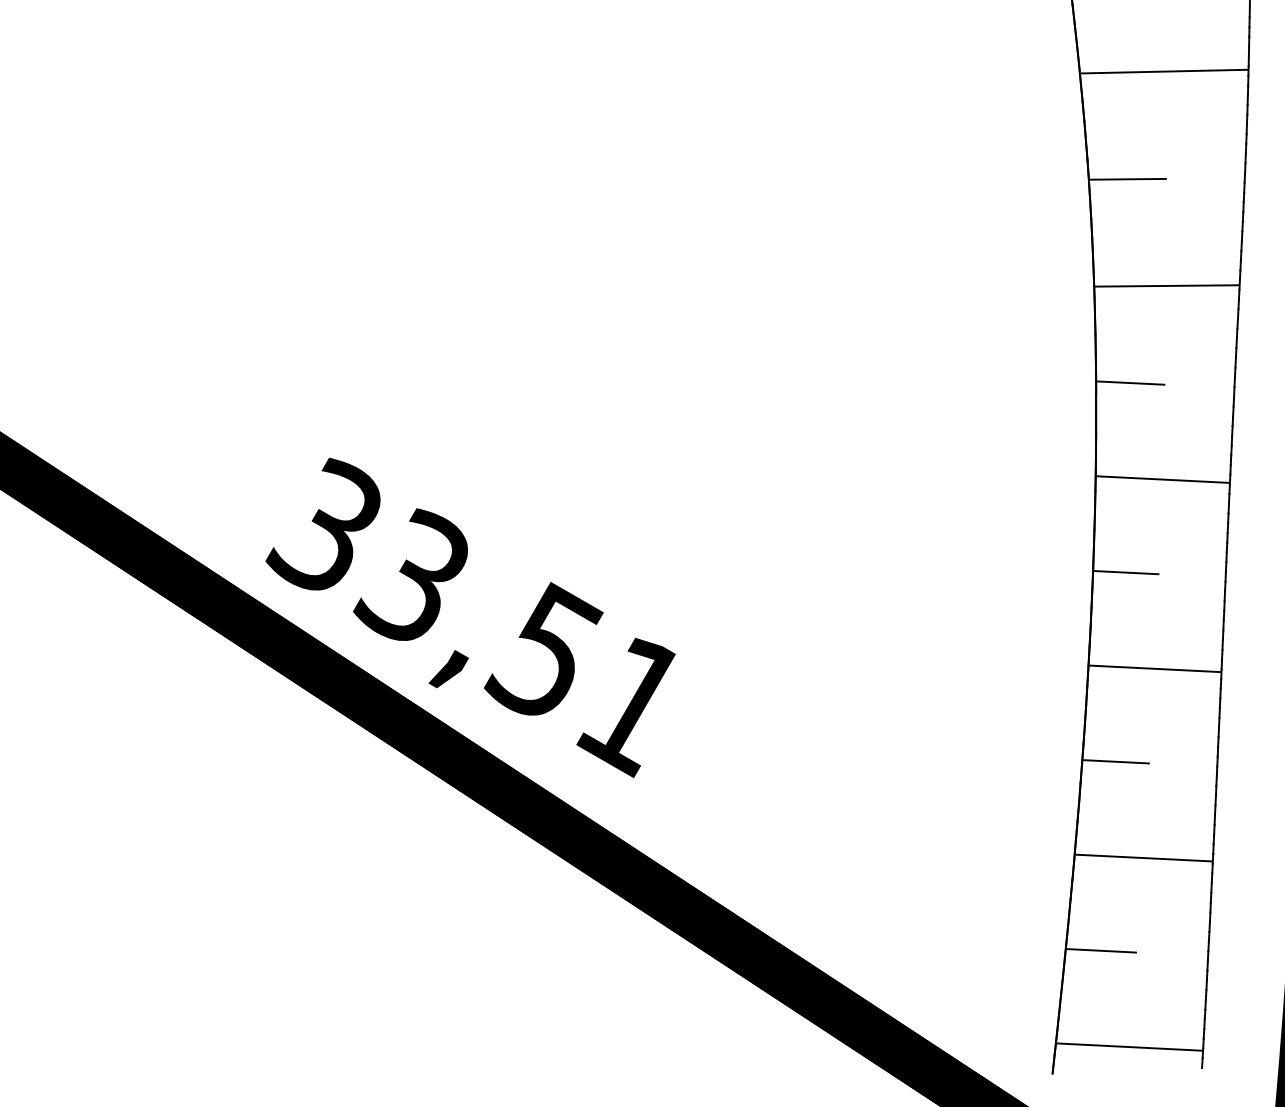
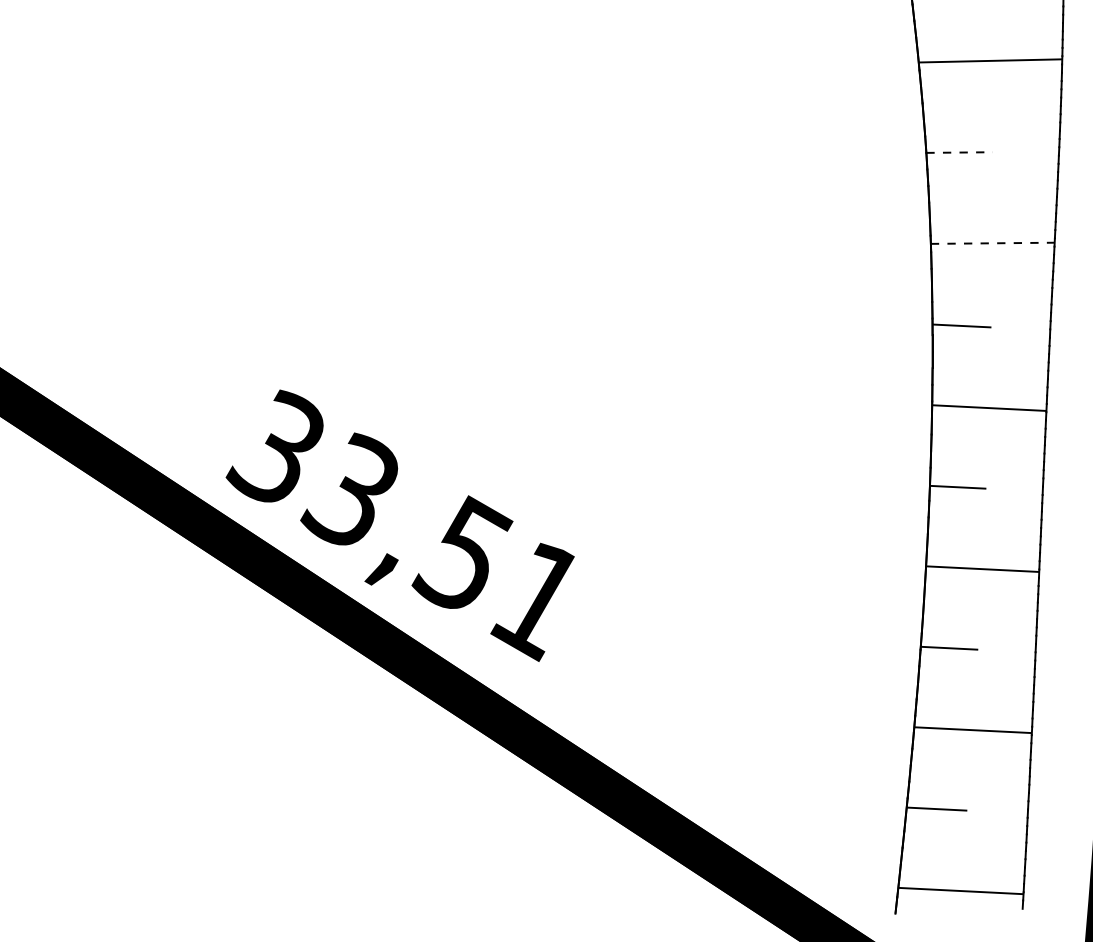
line: (1128, 179) -> (960, 152), solid -> dashed
line: (1166, 285) -> (992, 242), solid -> dashed

